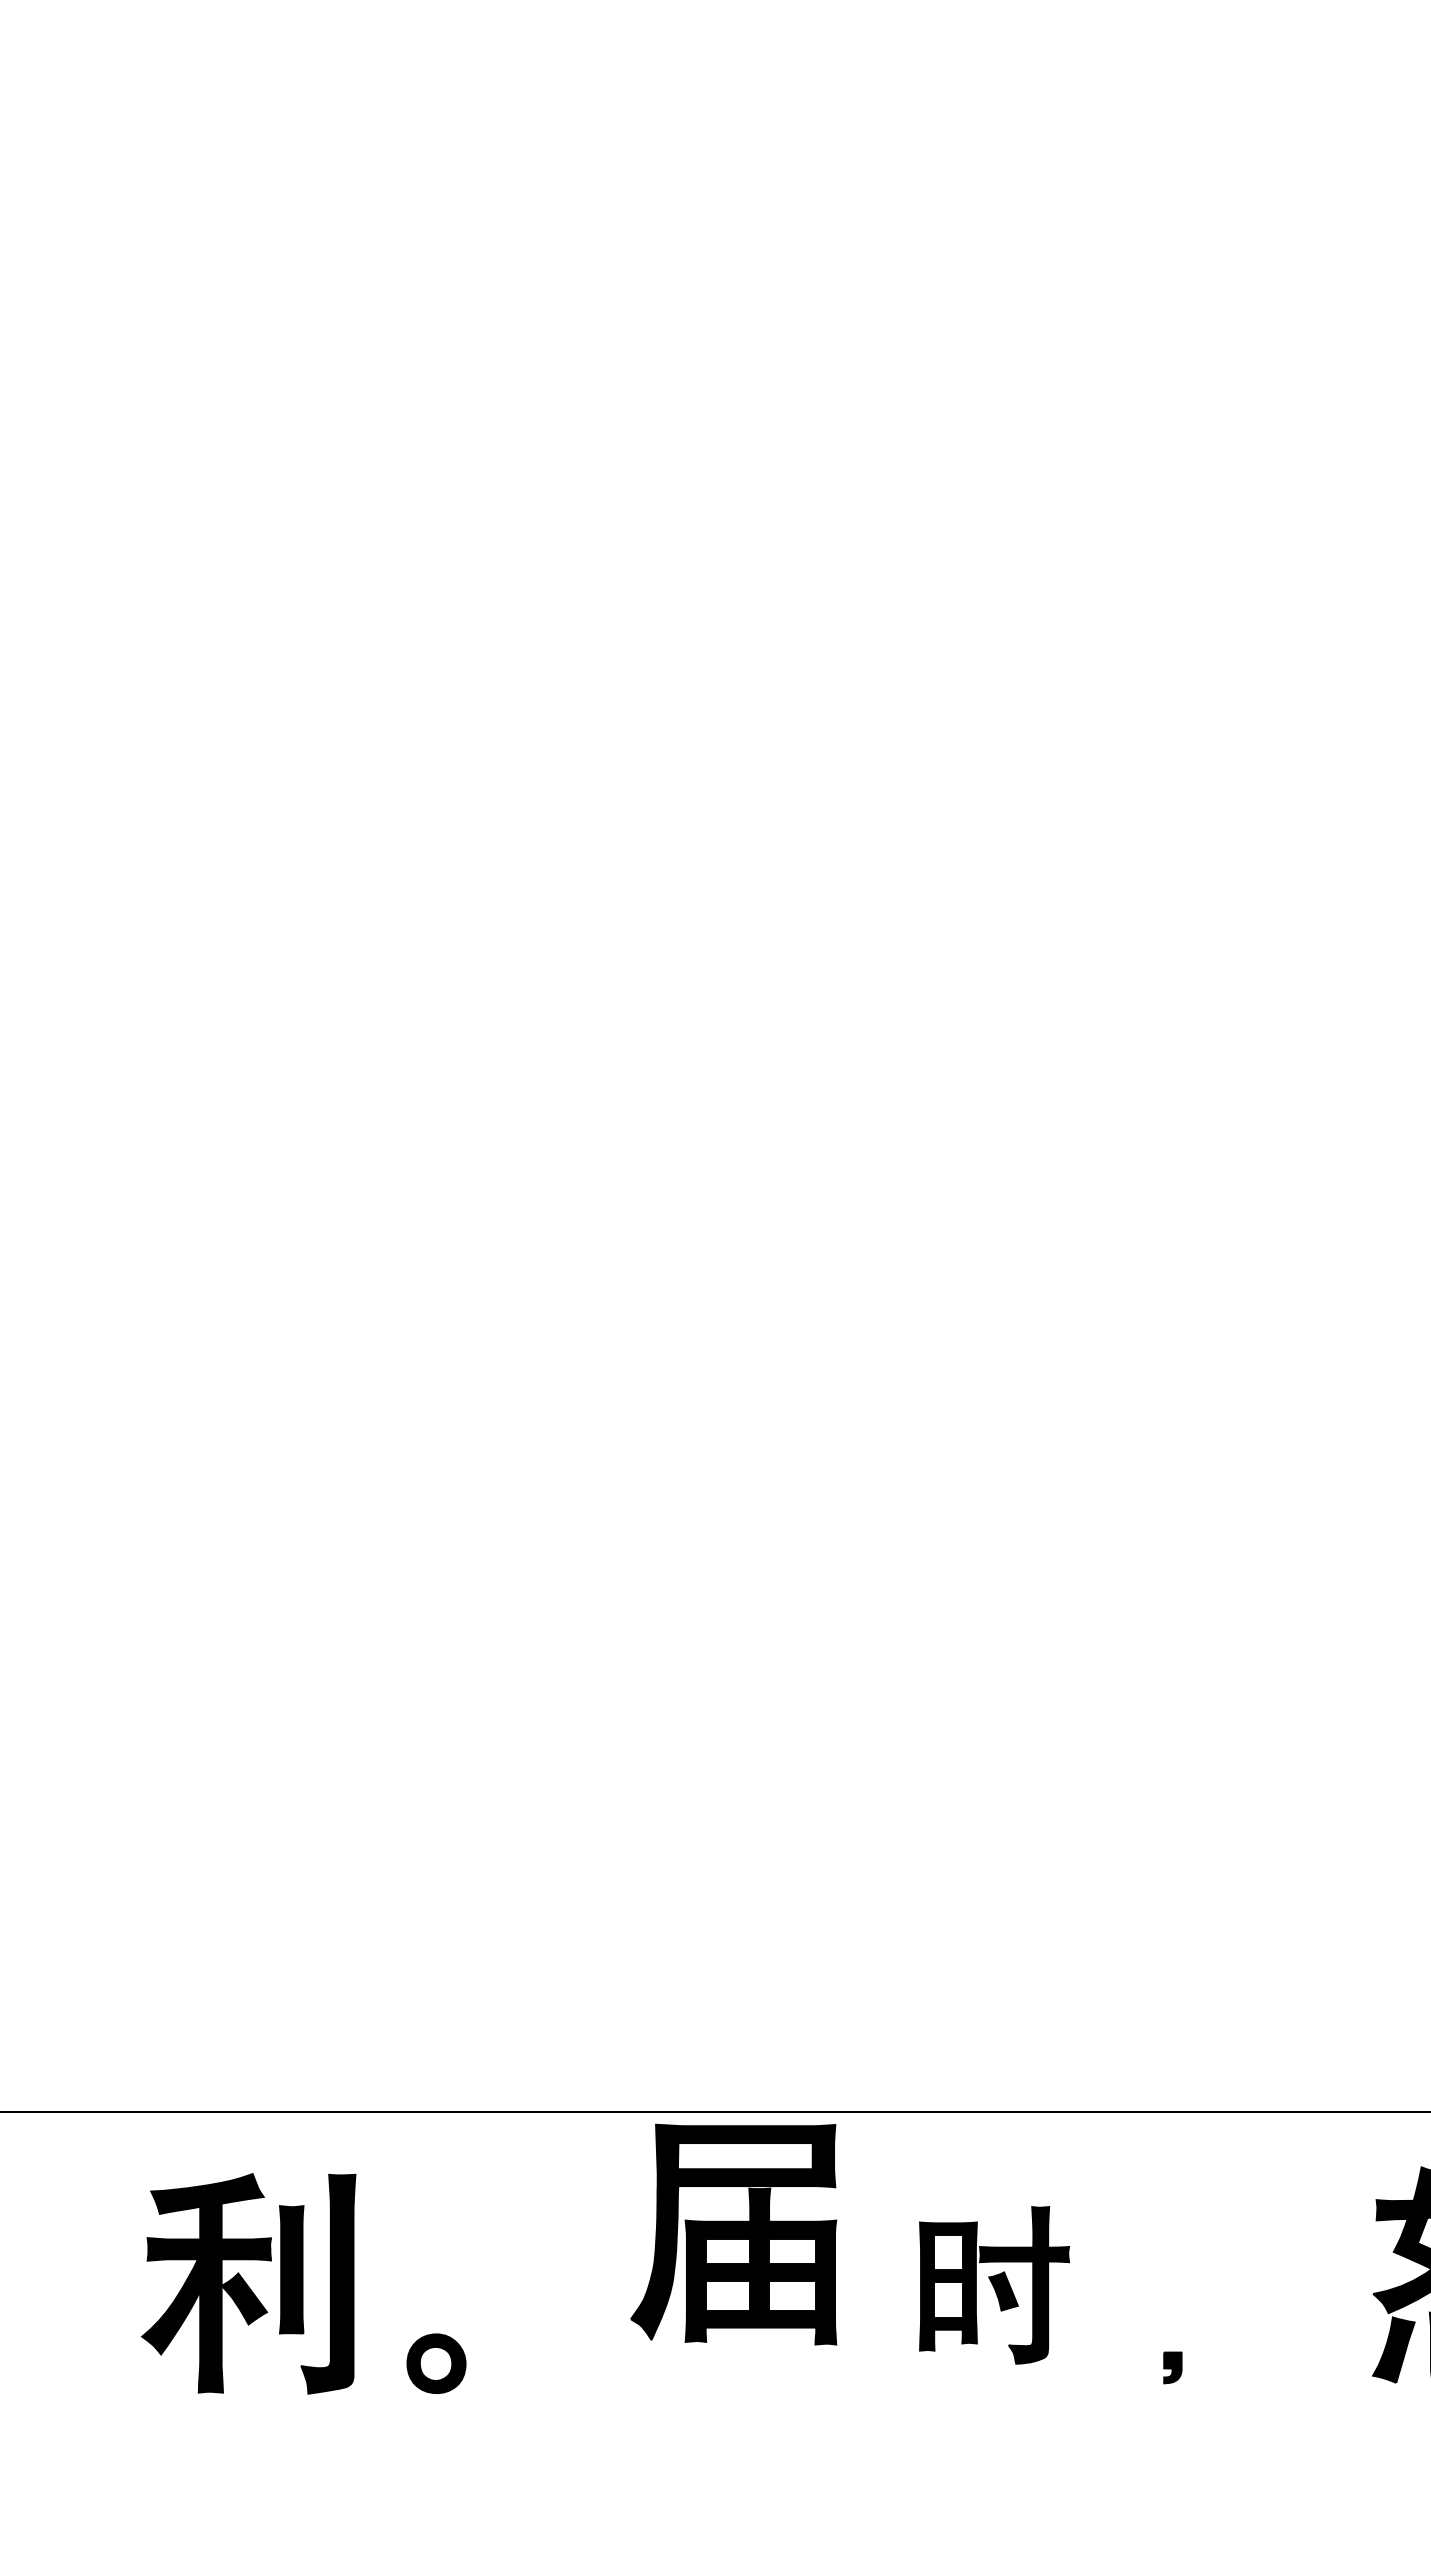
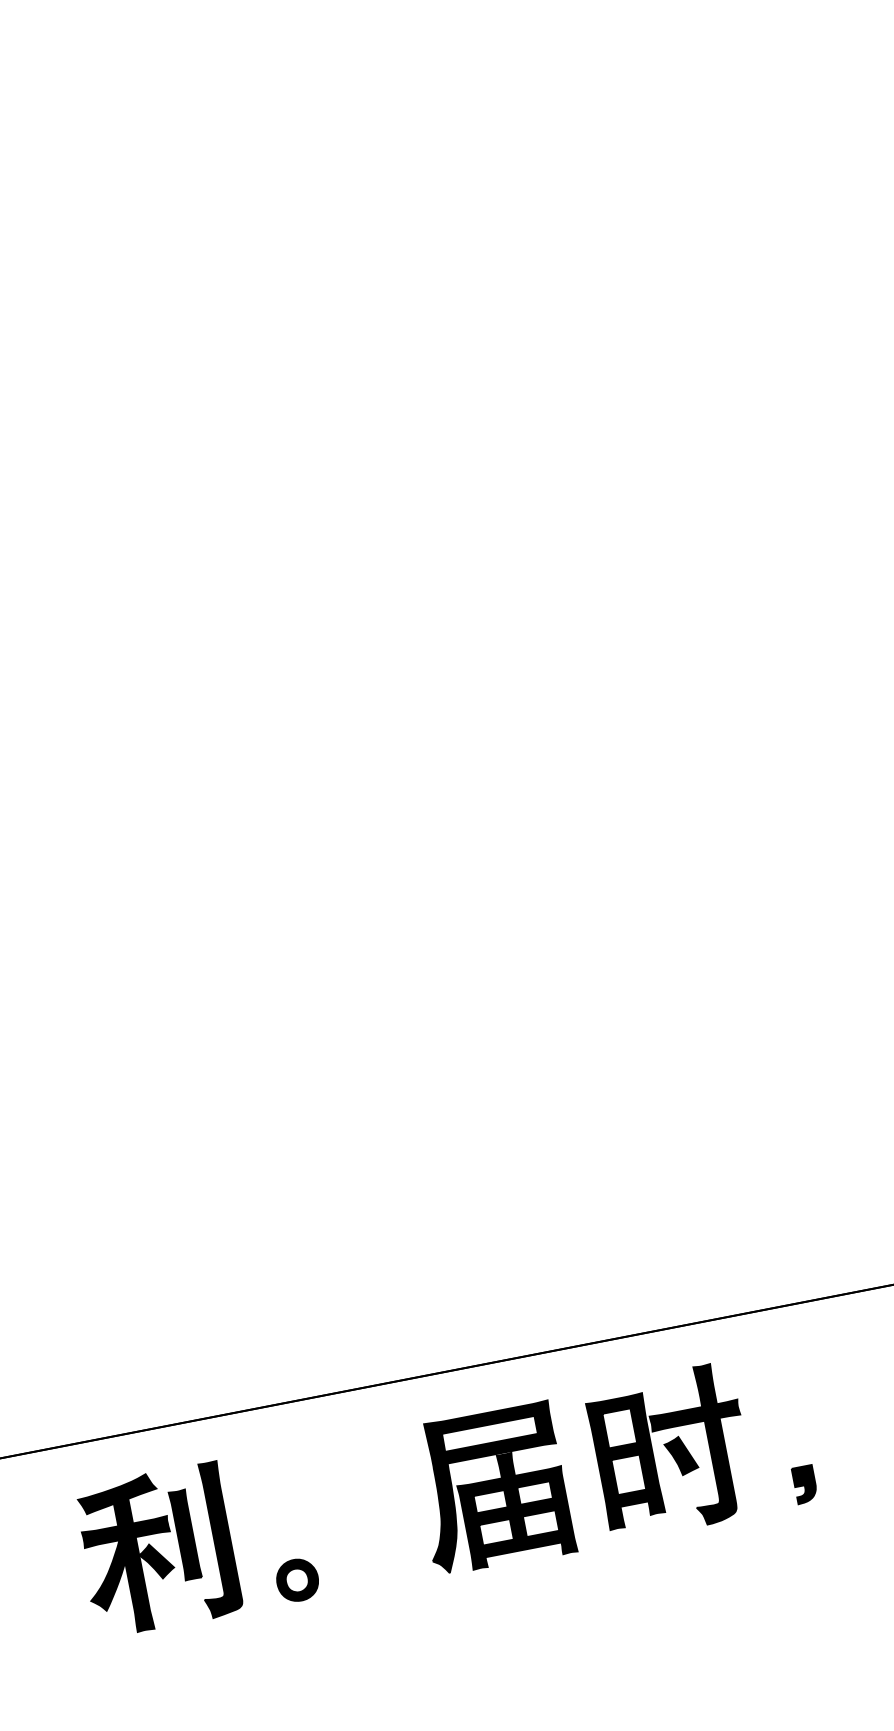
part: (733, 2234) -> (492, 1489), moved
part: (994, 2285) -> (671, 1451), size x1.43
part: (1172, 2367) -> (804, 1484), size x1.67

